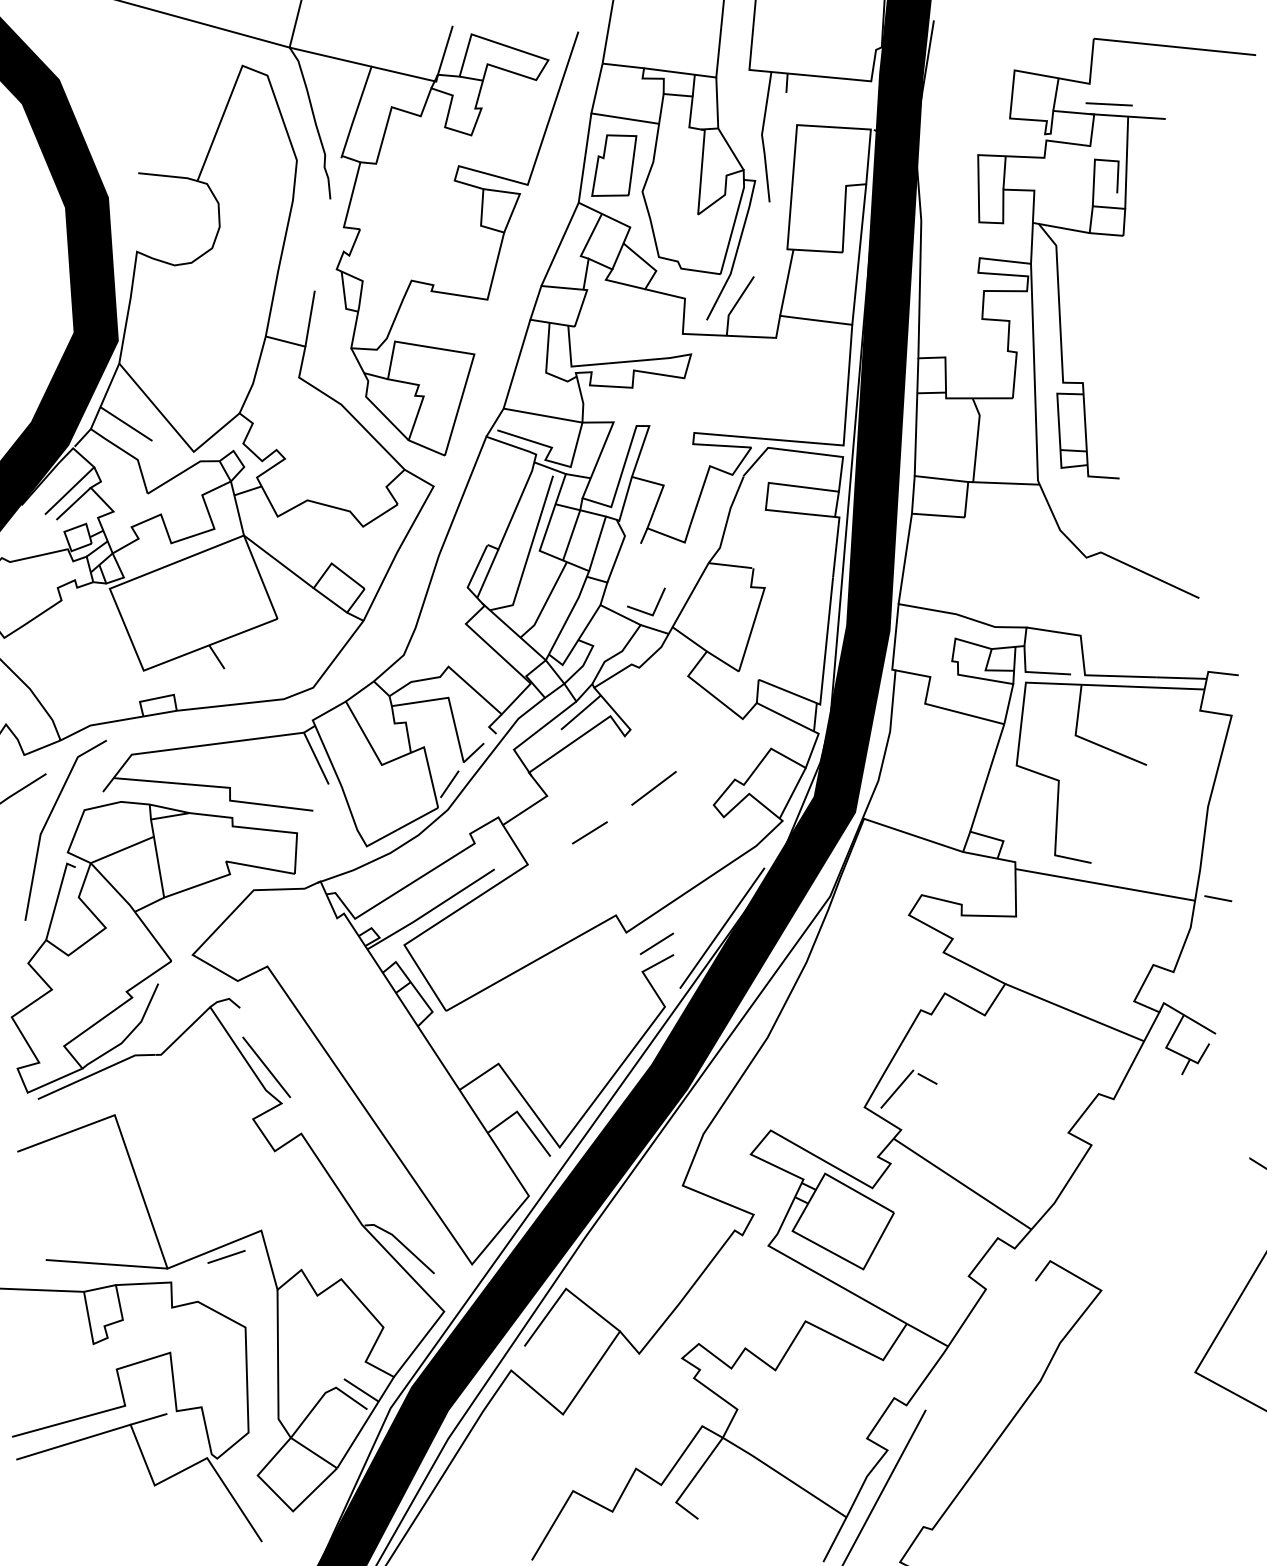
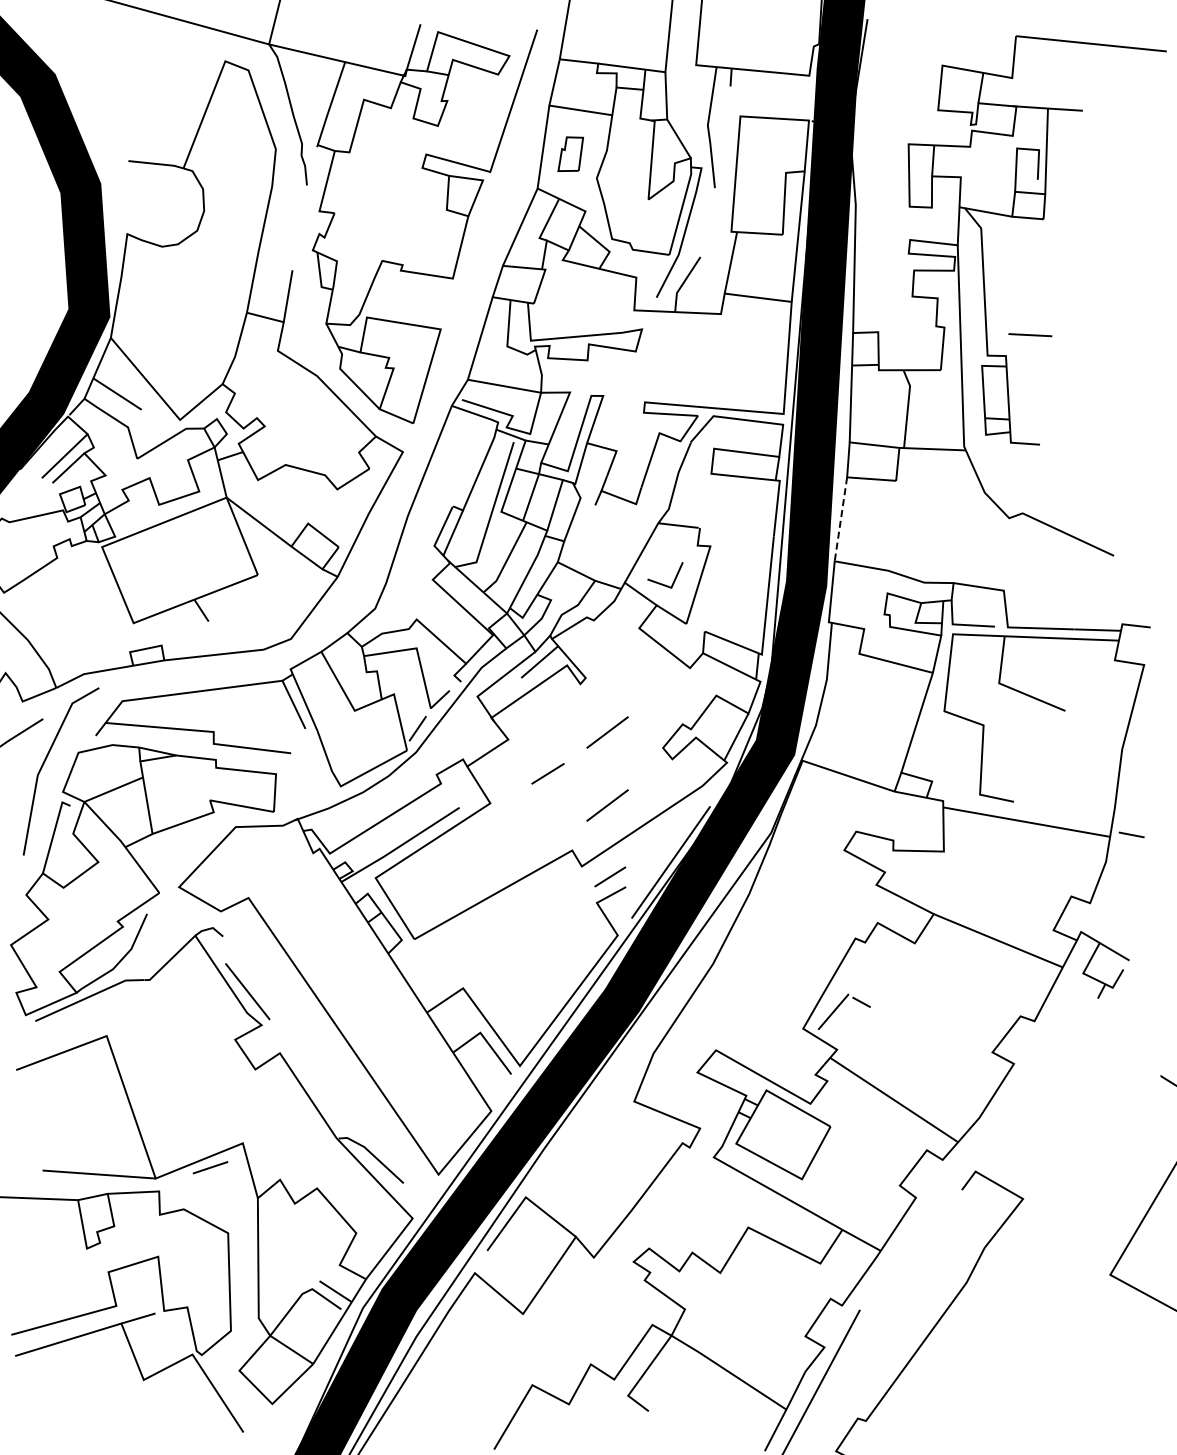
line: (1109, 104) -> (1030, 335), moved
part: (614, 166) -> (570, 154), size x0.6
line: (904, 559) -> (840, 519), solid -> dashed
line: (643, 610) -> (662, 583), moved
line: (653, 866) -> (607, 805), added

